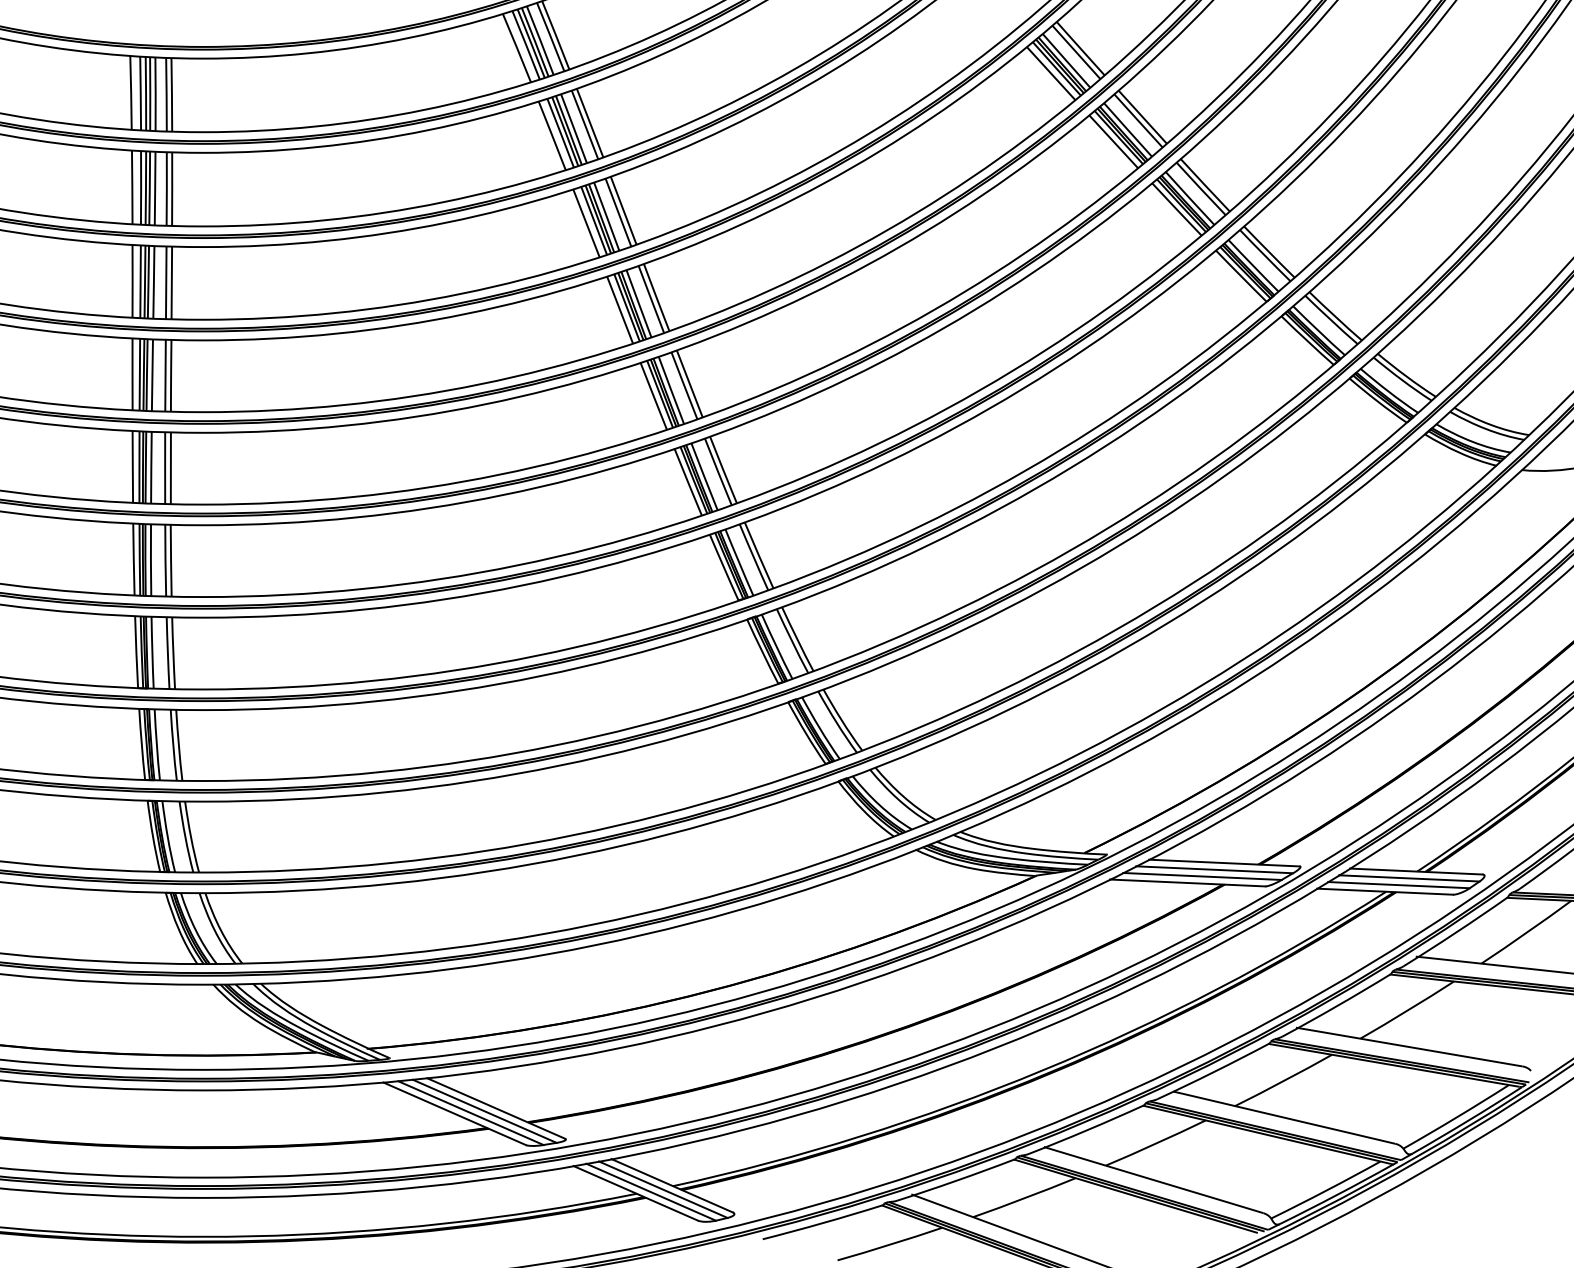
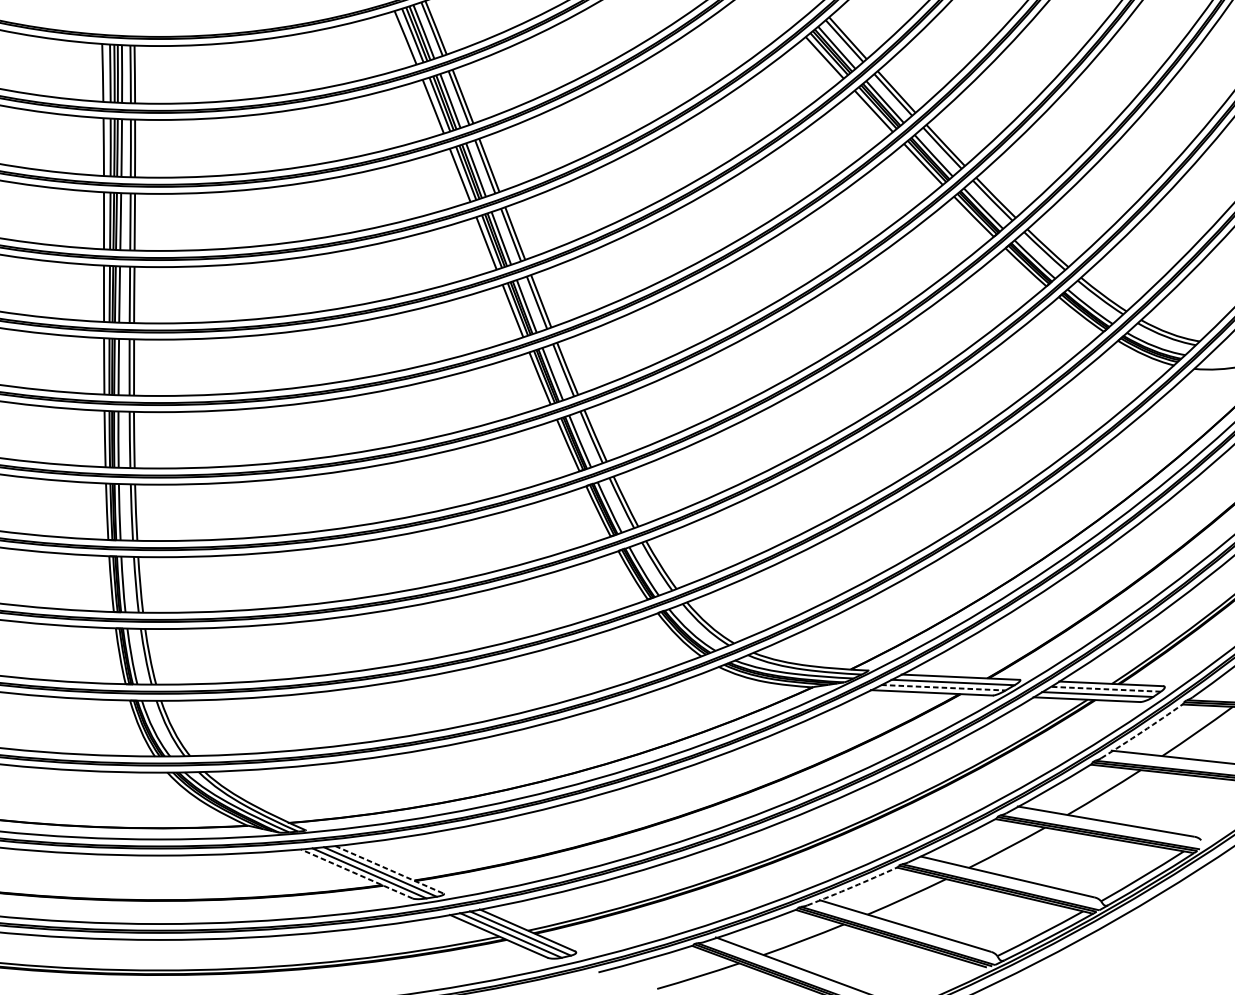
line: (1202, 876) -> (943, 687), solid -> dashed
line: (1408, 878) -> (1105, 689), solid -> dashed
arc: (1456, 932) -> (1142, 731), solid -> dashed
line: (496, 1108) -> (389, 869), solid -> dashed
line: (454, 1113) -> (356, 873), solid -> dashed
arc: (1086, 1130) -> (852, 887), solid -> dashed

